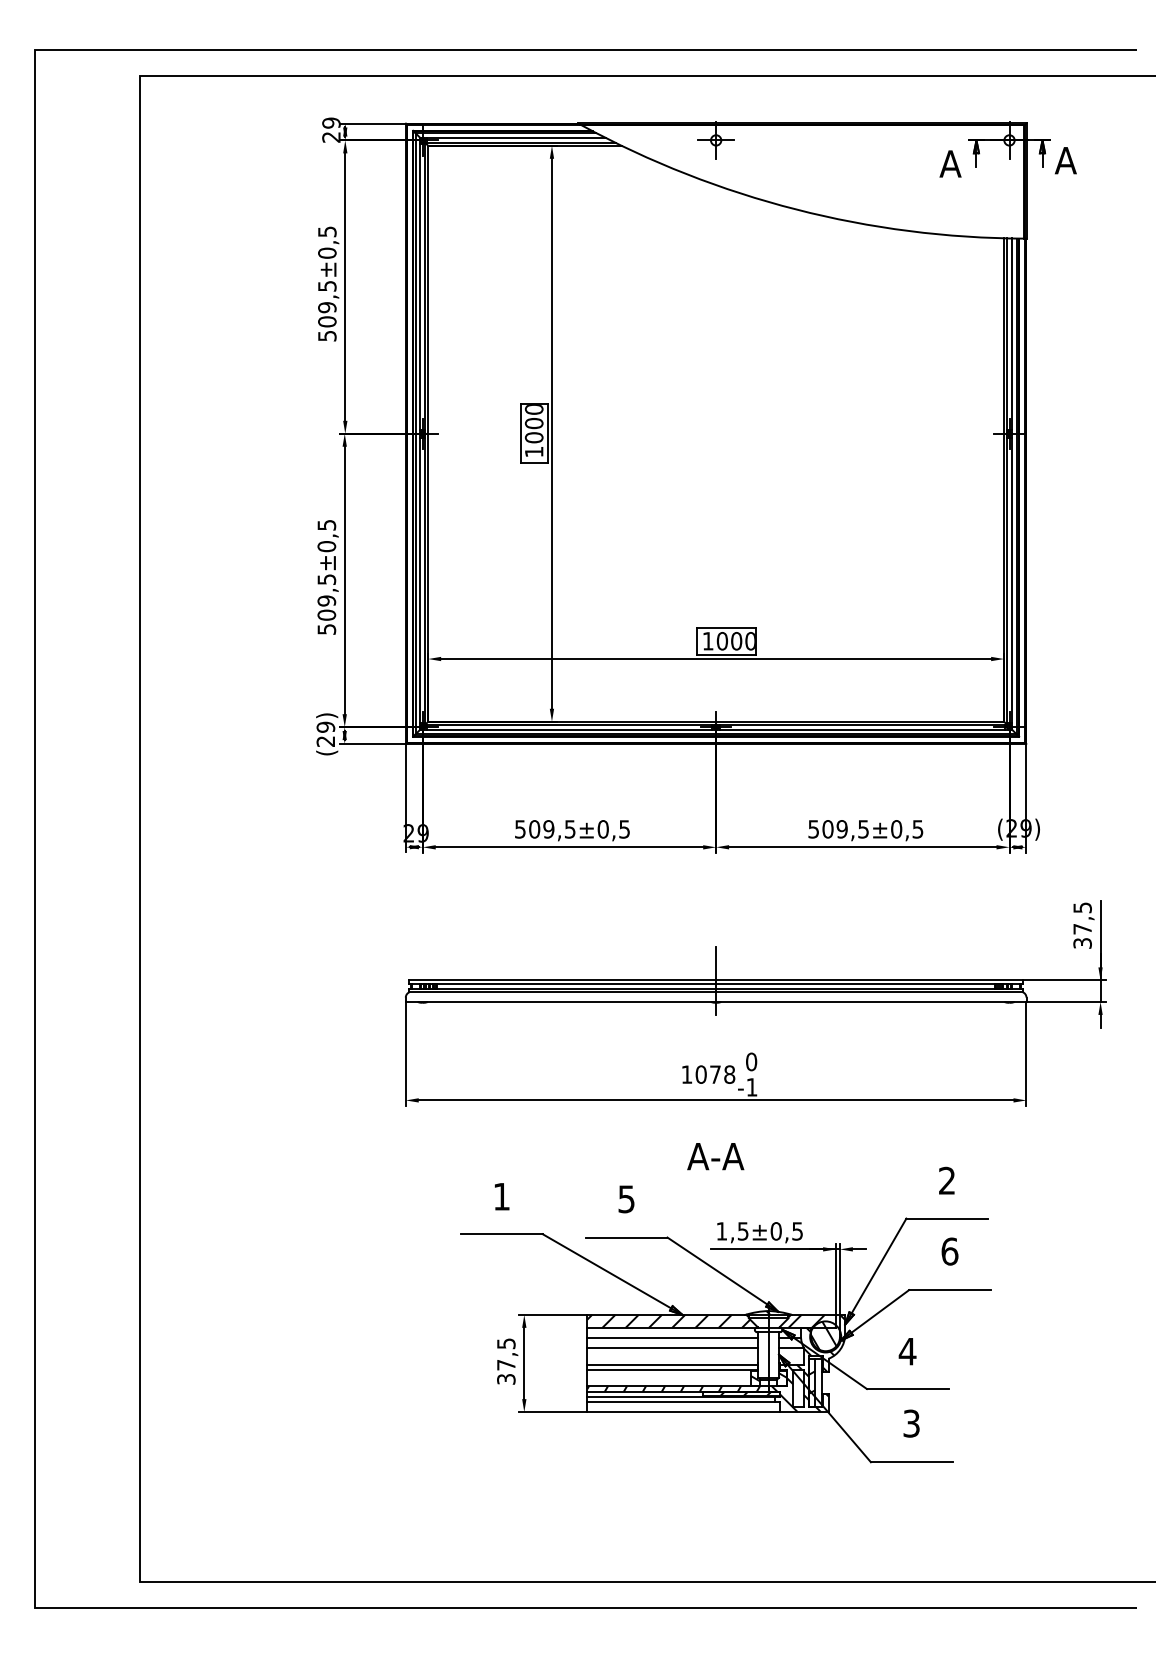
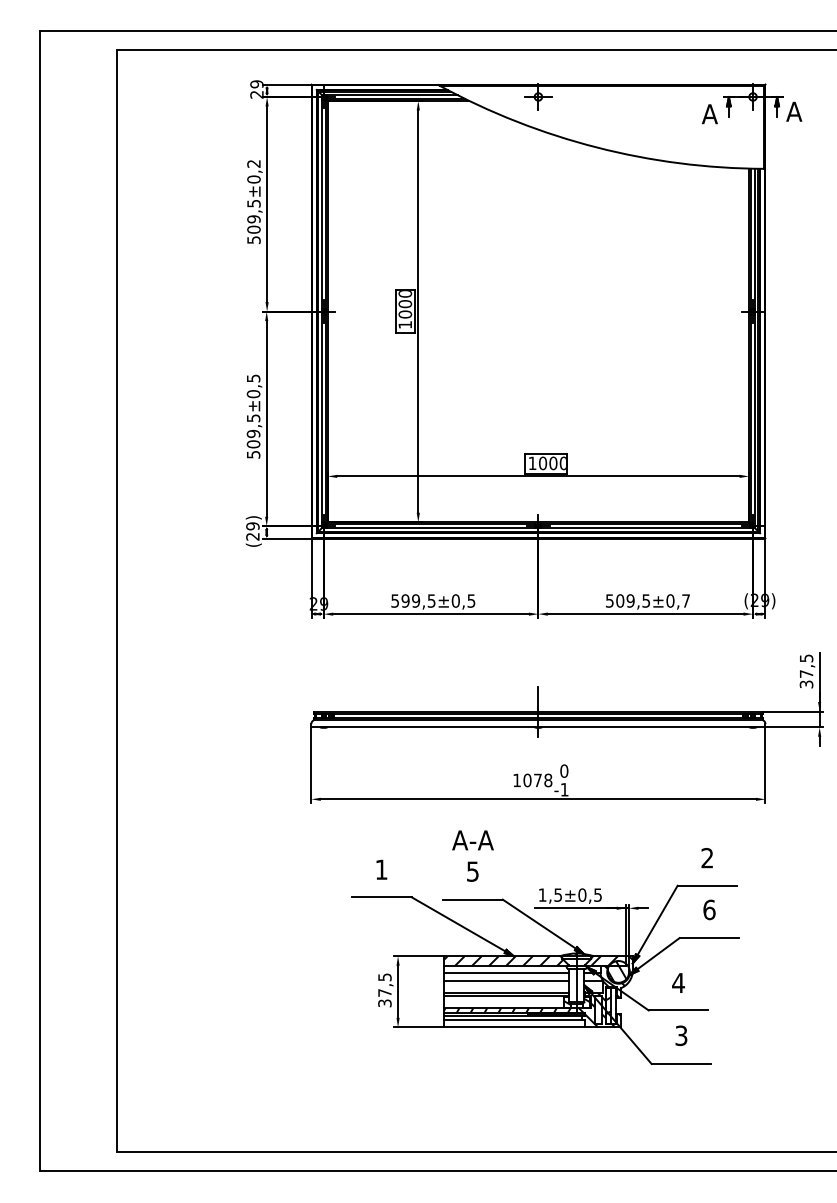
text: (327, 231) -> (254, 163), ±0,5 -> ±0,2
text: (534, 829) -> (405, 601), 509,5 -> 599,5
text: (917, 829) -> (685, 601), ±0,5 -> ±0,7
text: (715, 1156) -> (472, 840), moved

